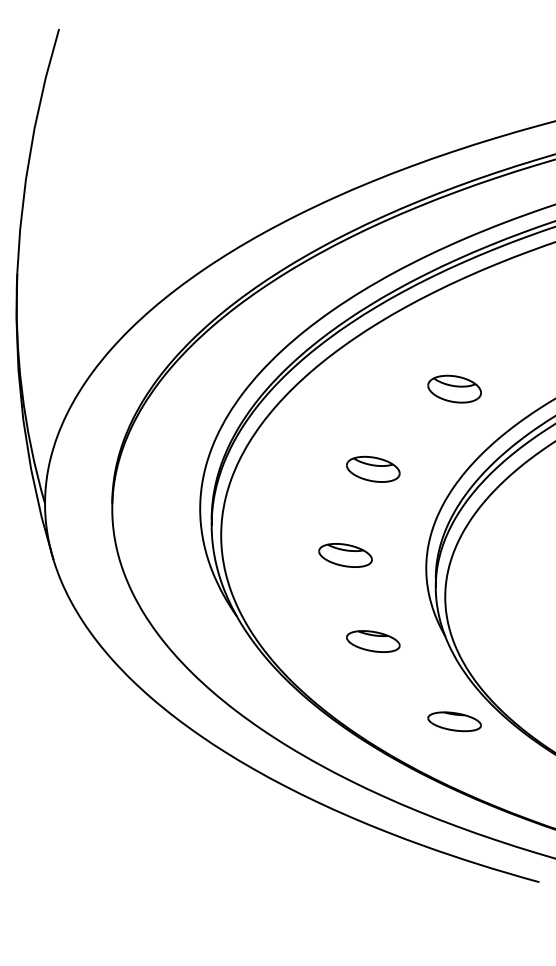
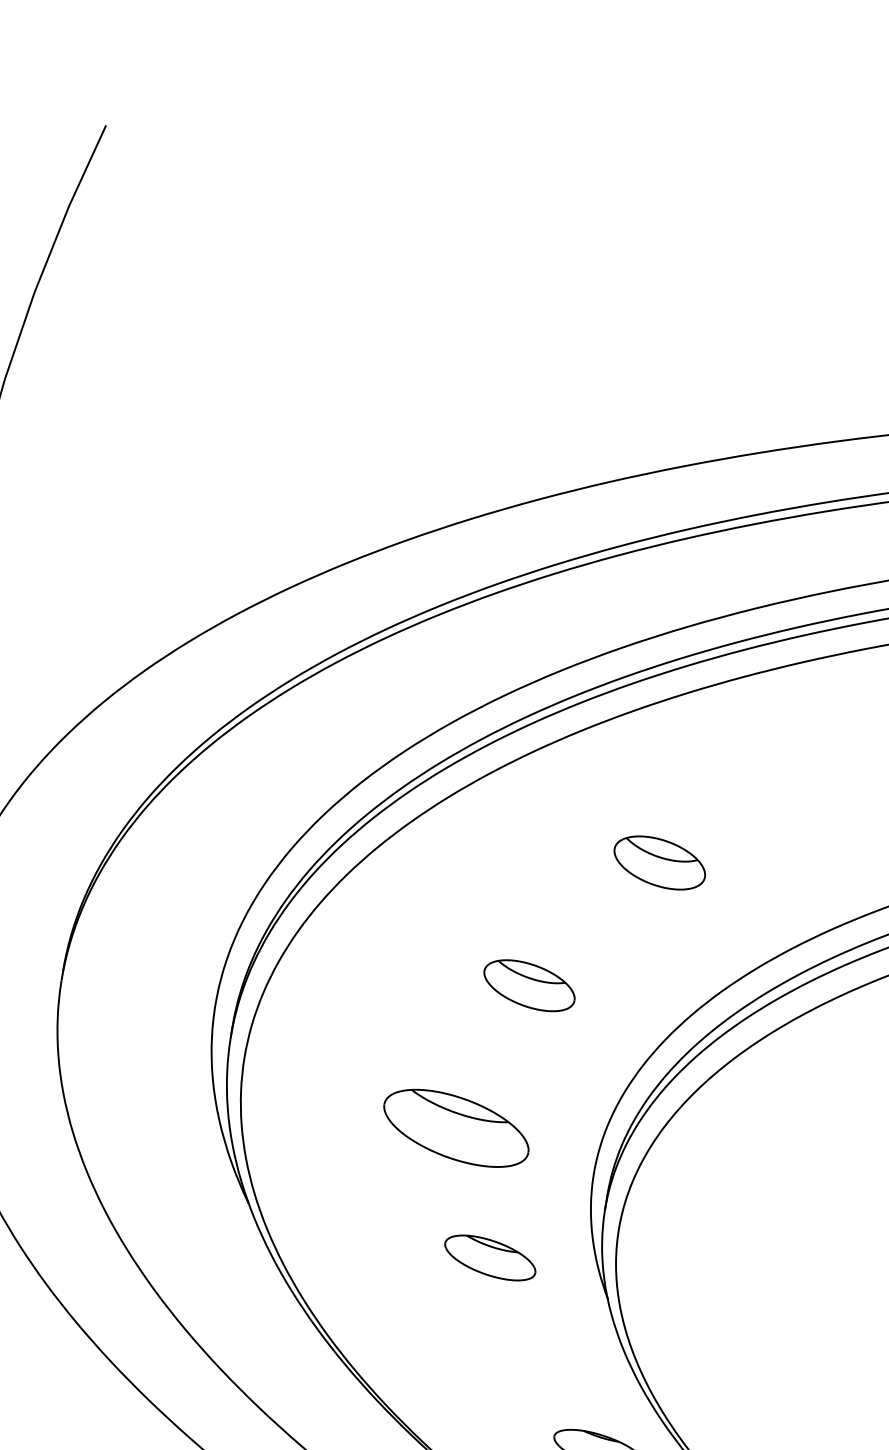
part: (454, 388) -> (659, 861), moved
part: (345, 555) -> (456, 1128), size x1.6
part: (373, 641) -> (490, 1257), moved

